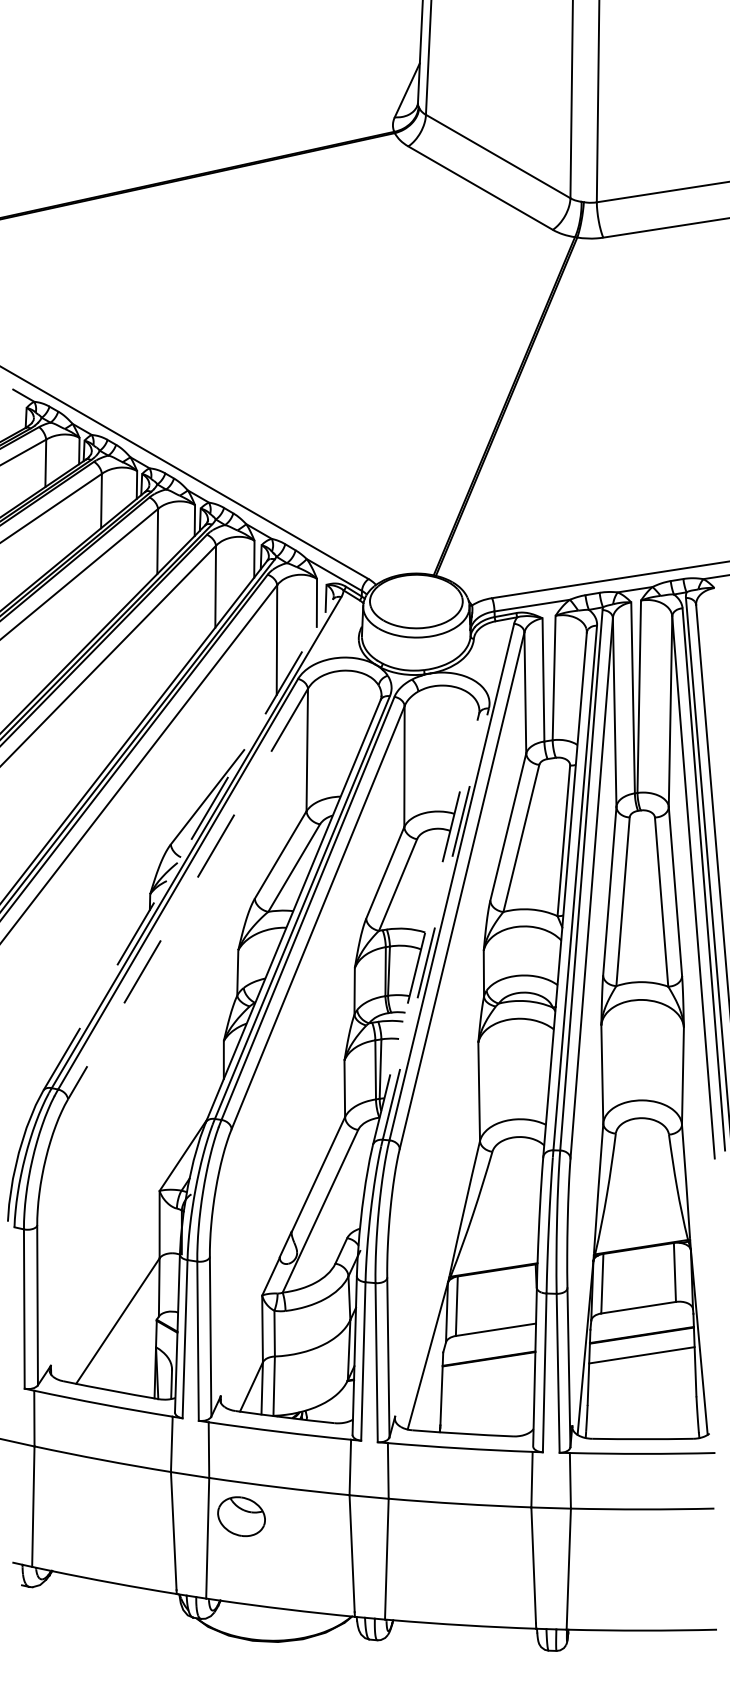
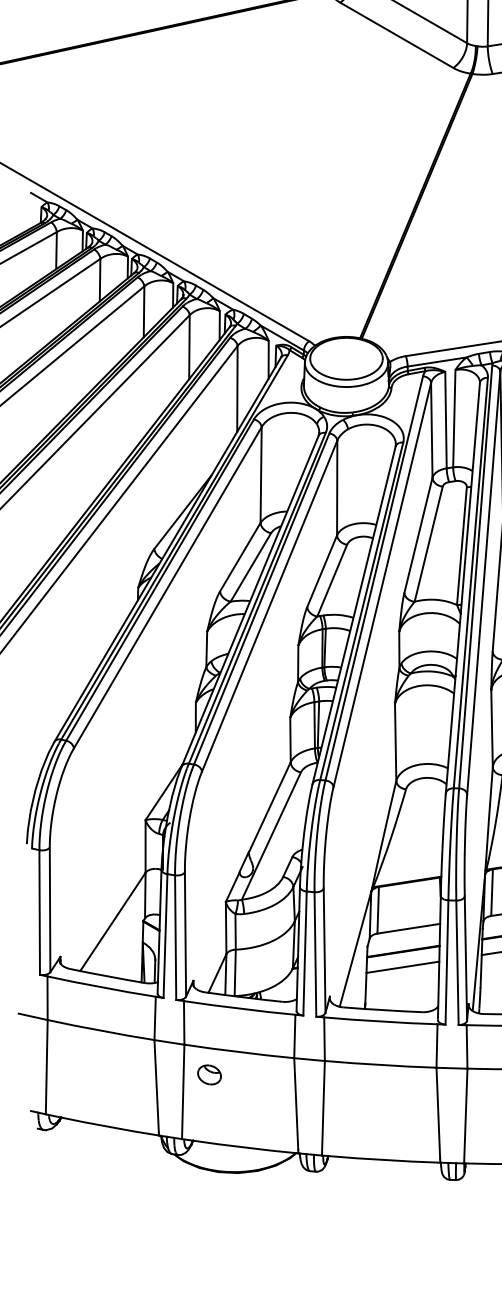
line: (188, 844) -> (168, 548), dashed -> solid
line: (188, 894) -> (168, 588), dashed -> solid
line: (435, 923) -> (361, 610), dashed -> solid
line: (426, 929) -> (354, 615), dashed -> solid
line: (487, 1378) -> (402, 966), added
part: (240, 1516) -> (208, 1074), size x0.62

